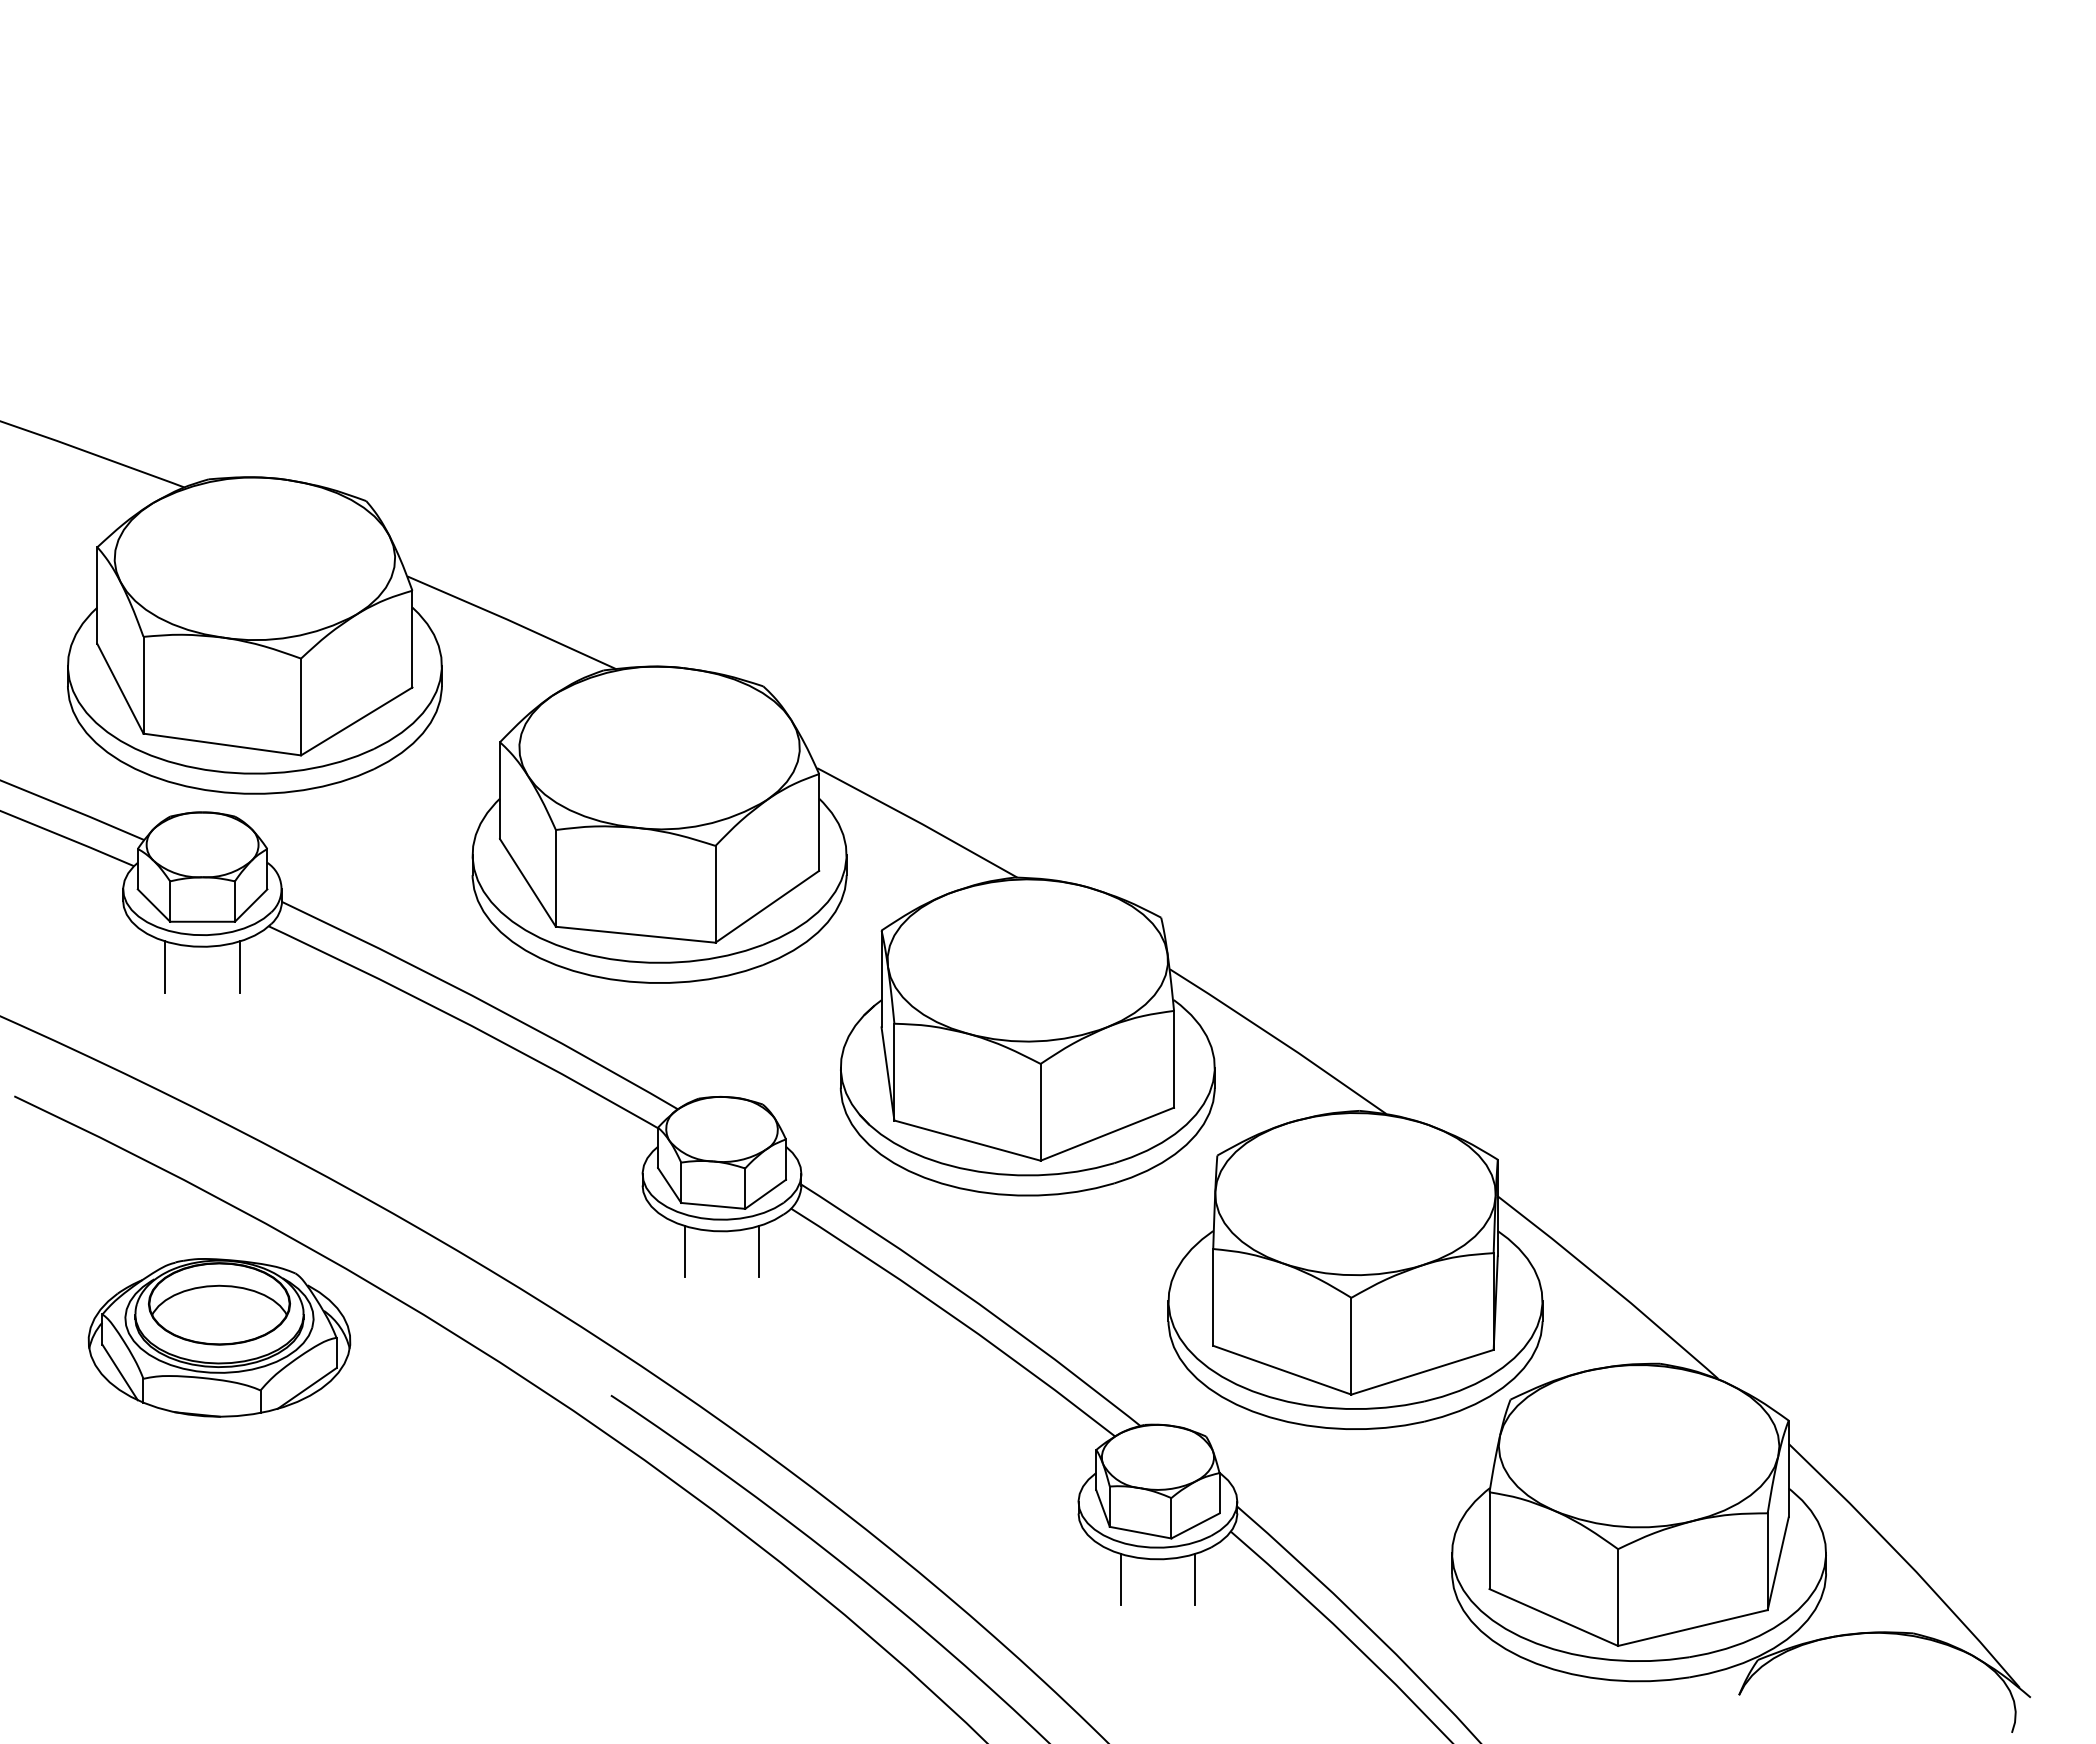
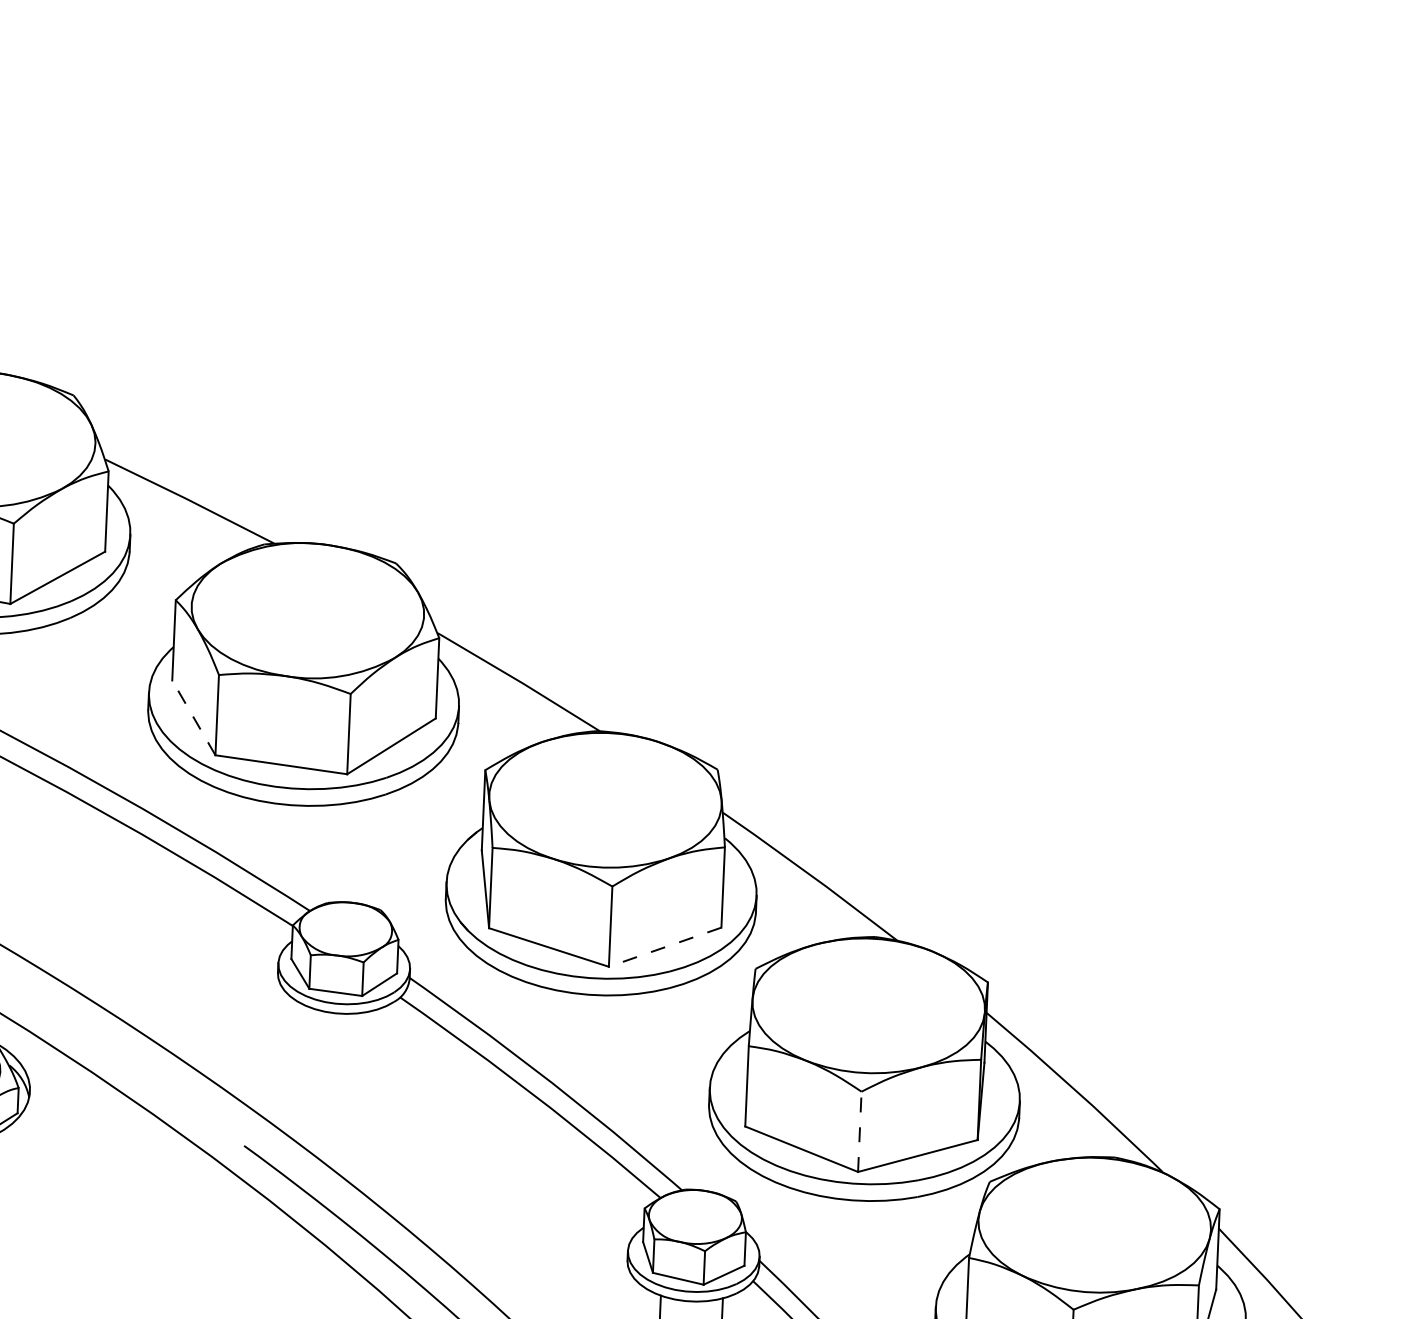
line: (527, 882) -> (193, 717), solid -> dashed
line: (1107, 1134) -> (665, 947), solid -> dashed
line: (684, 1251) -> (310, 1029), removed
line: (759, 1251) -> (372, 1031), removed
line: (1351, 1345) -> (859, 1131), solid -> dashed

